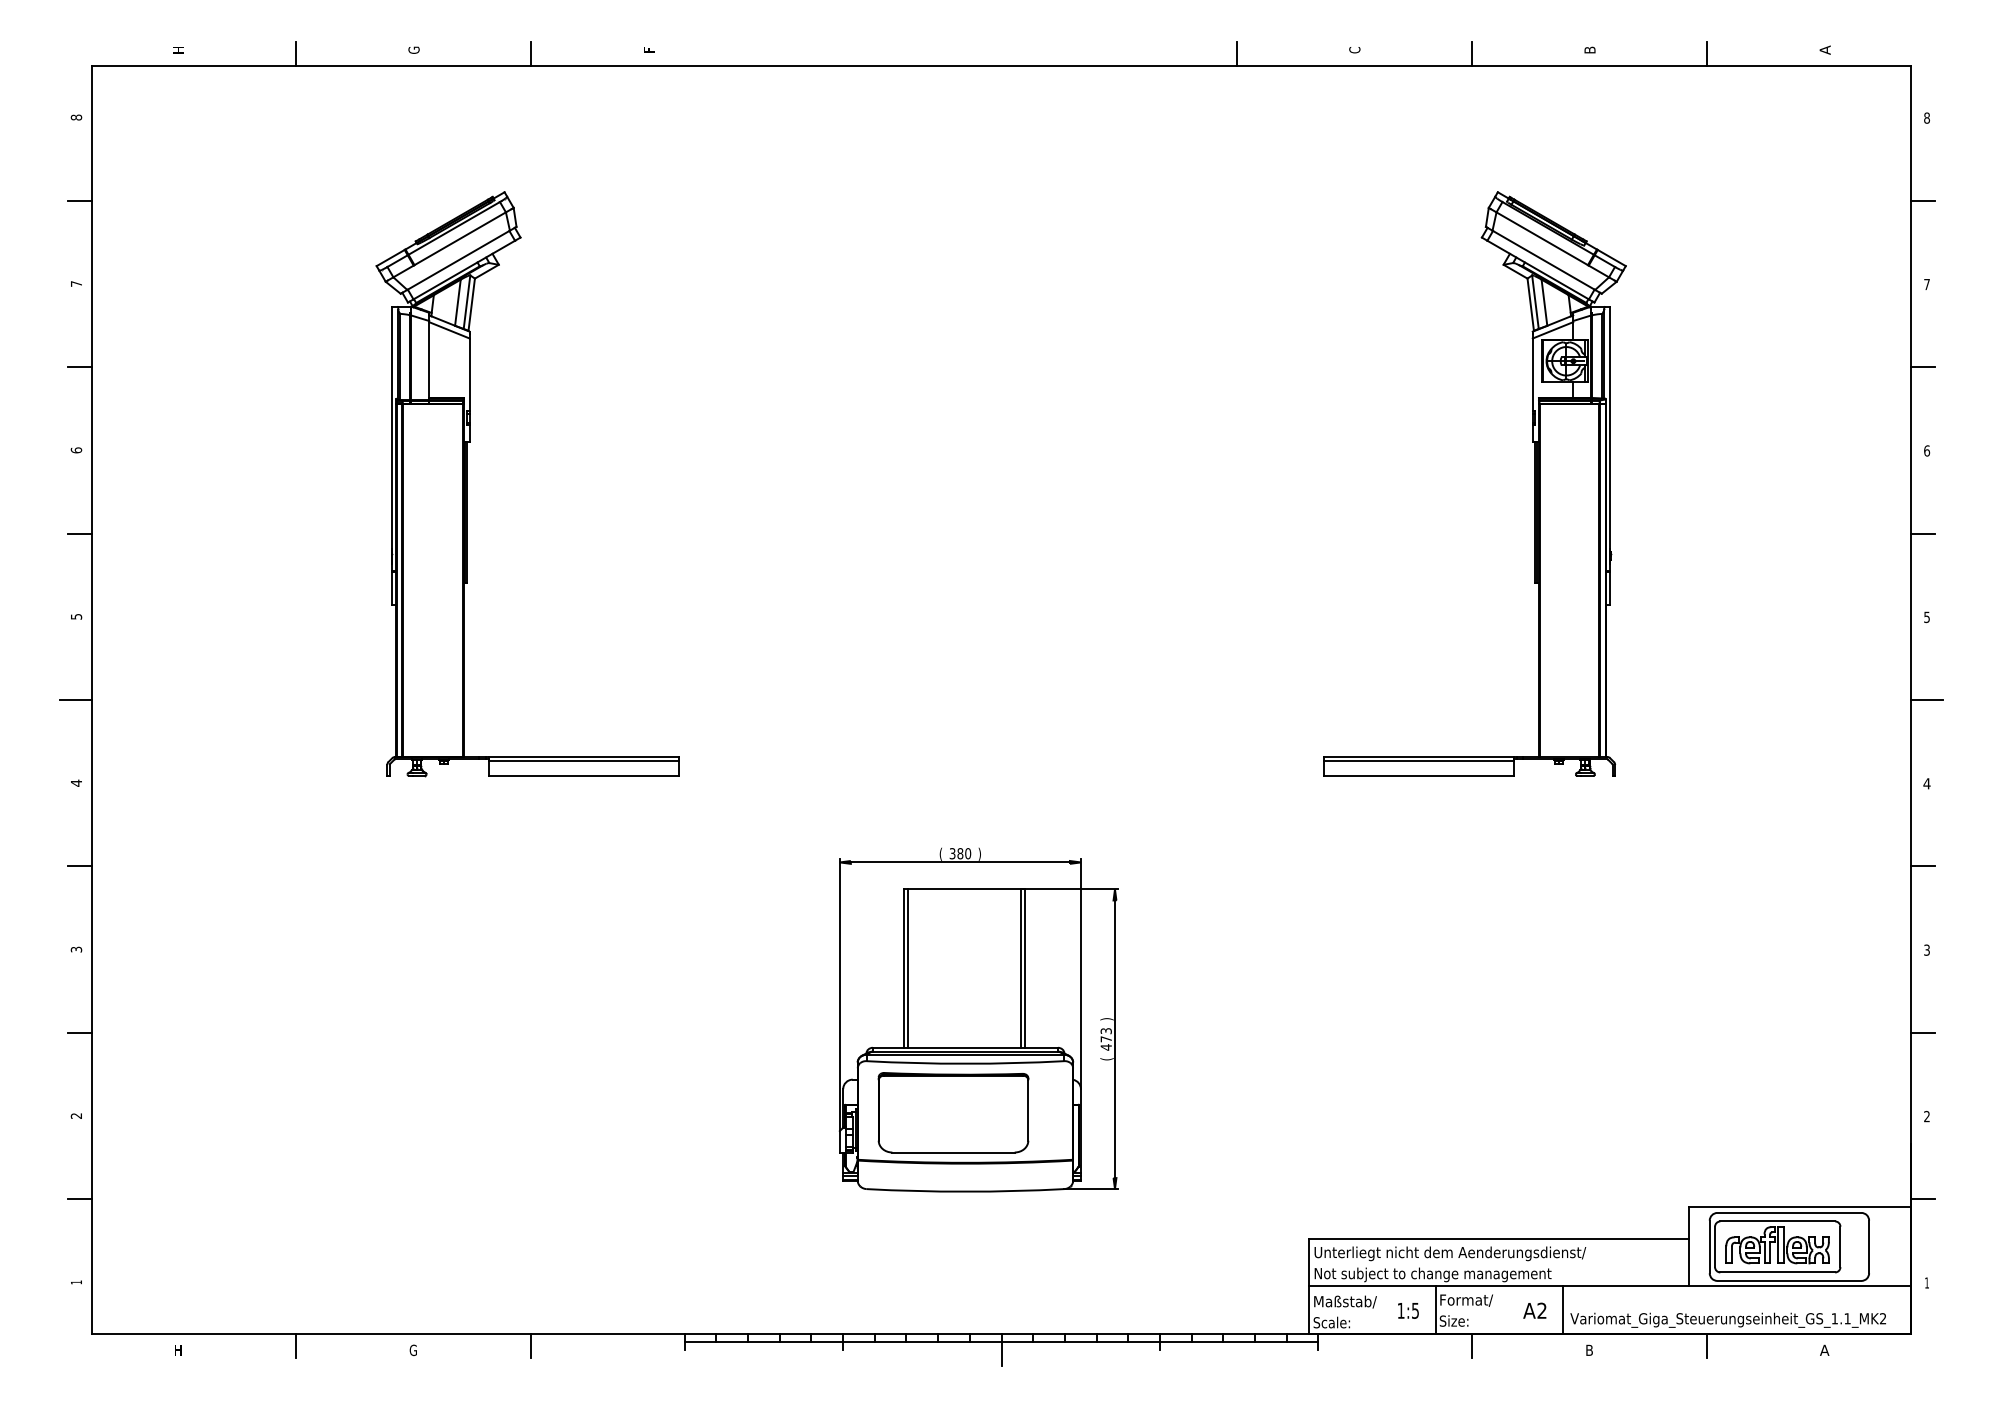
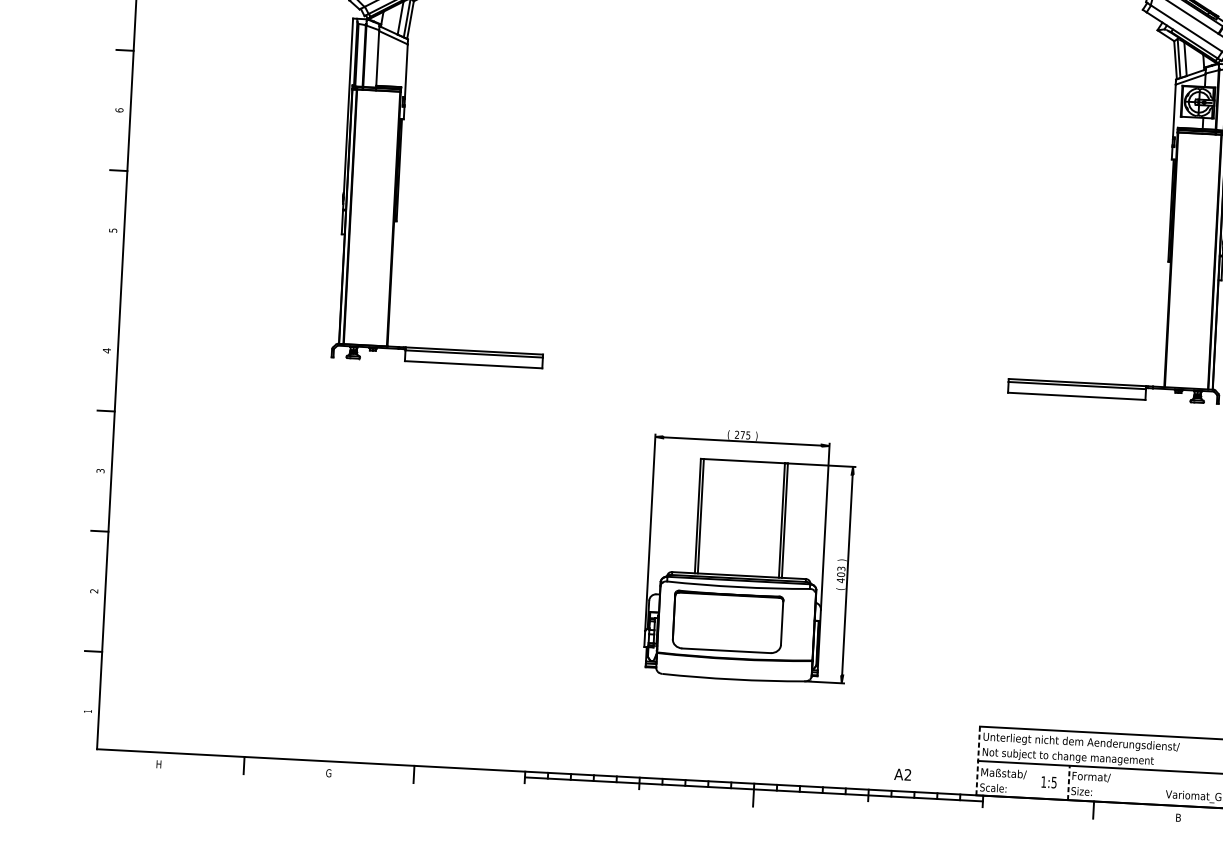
line: (75, 700) -> (109, 290), removed
text: (960, 853) -> (742, 435), 380 -> 275
text: (1105, 1039) -> (840, 574), 473 -> 403
line: (1308, 1286) -> (977, 761), solid -> dashed
line: (1562, 1309) -> (1160, 787), removed
line: (1435, 1310) -> (1068, 783), solid -> dashed
text: (1534, 1310) -> (902, 774), moved

